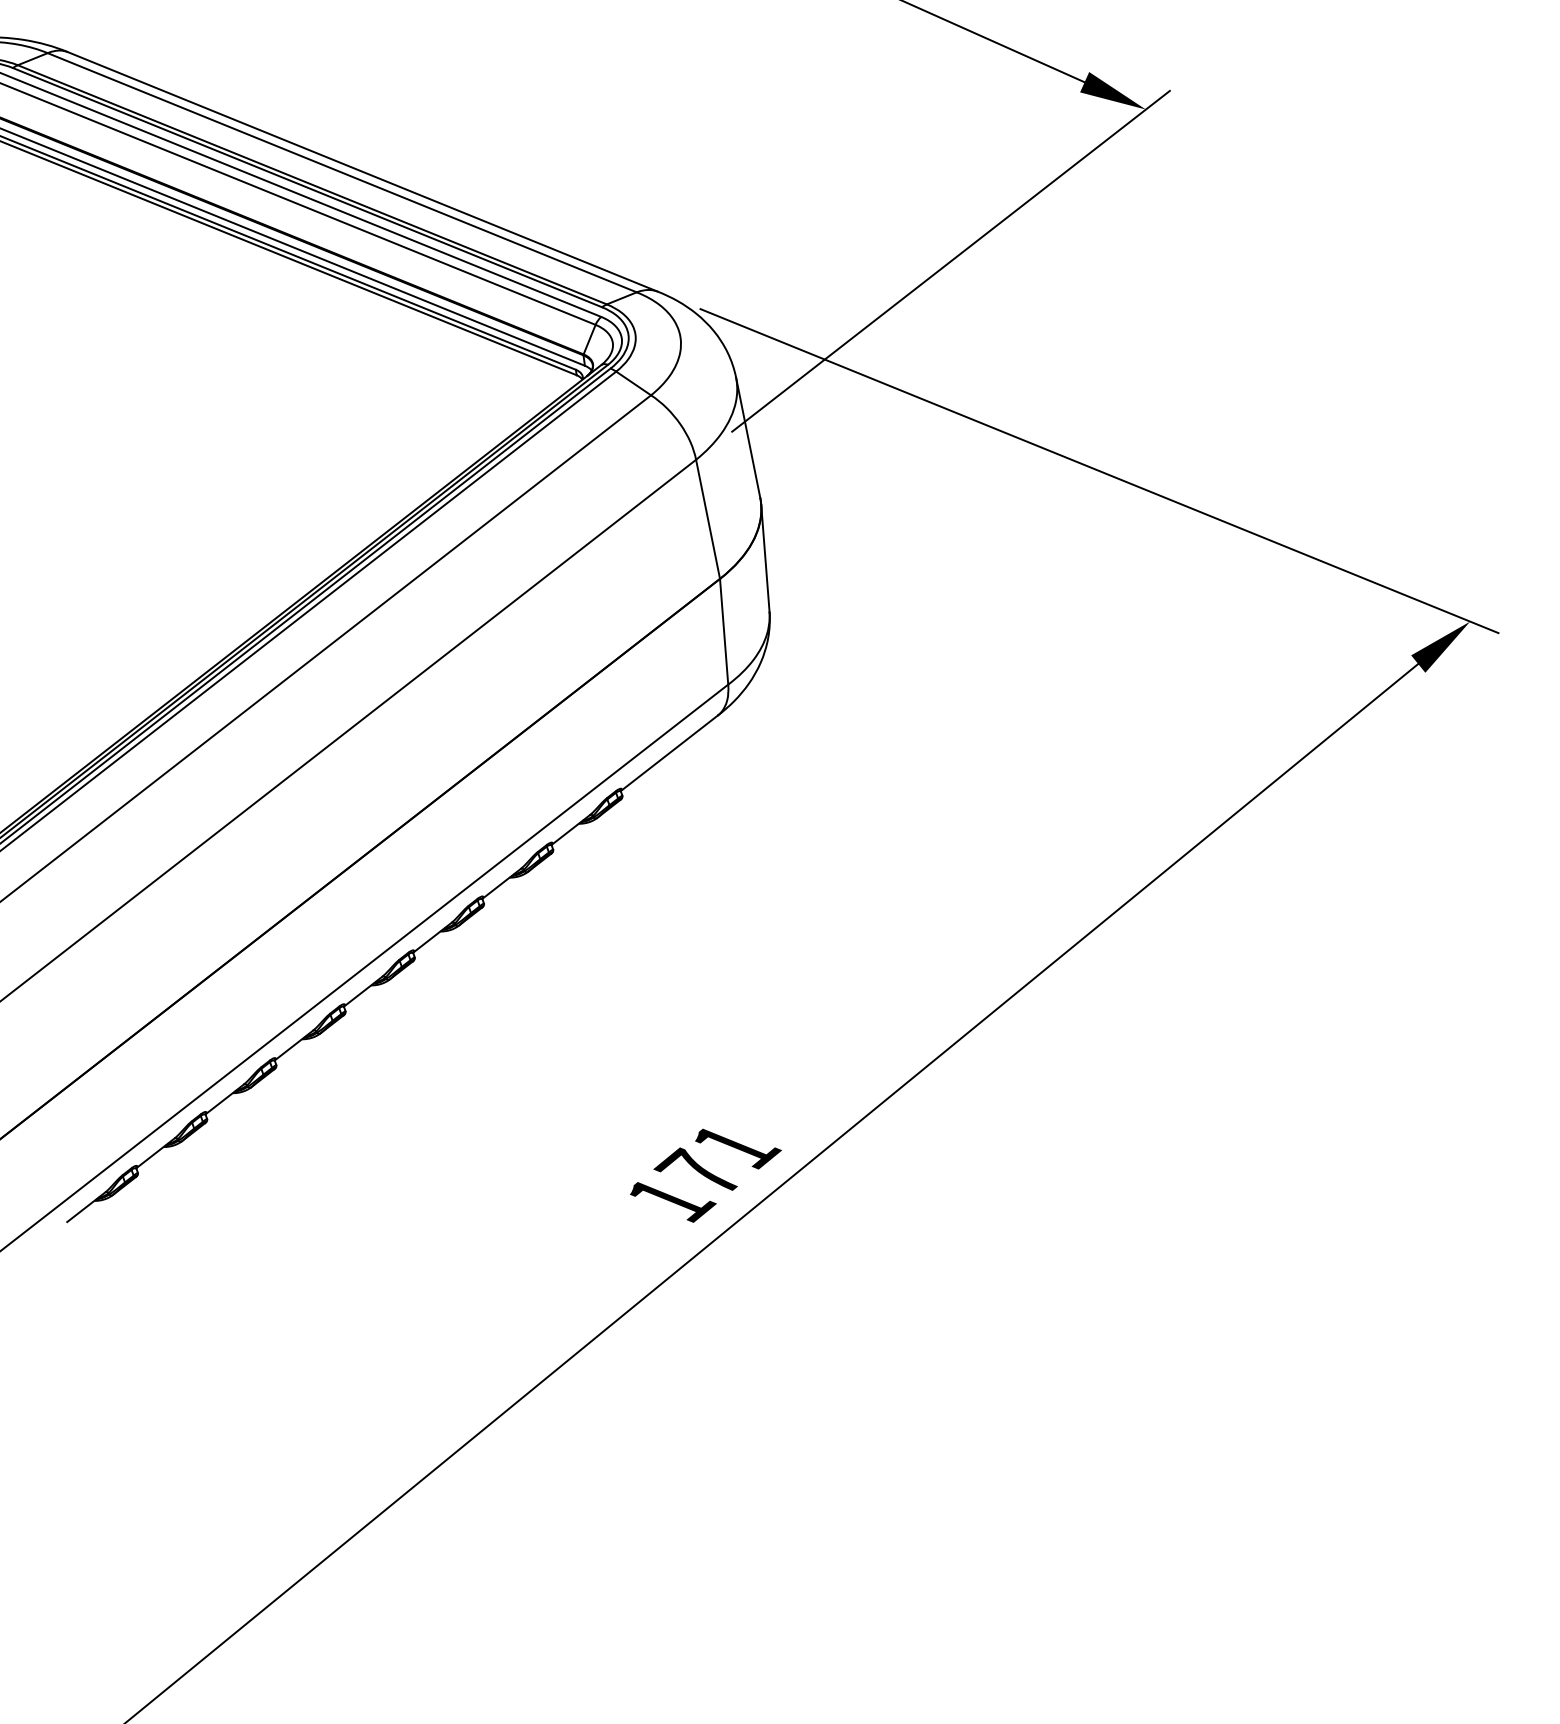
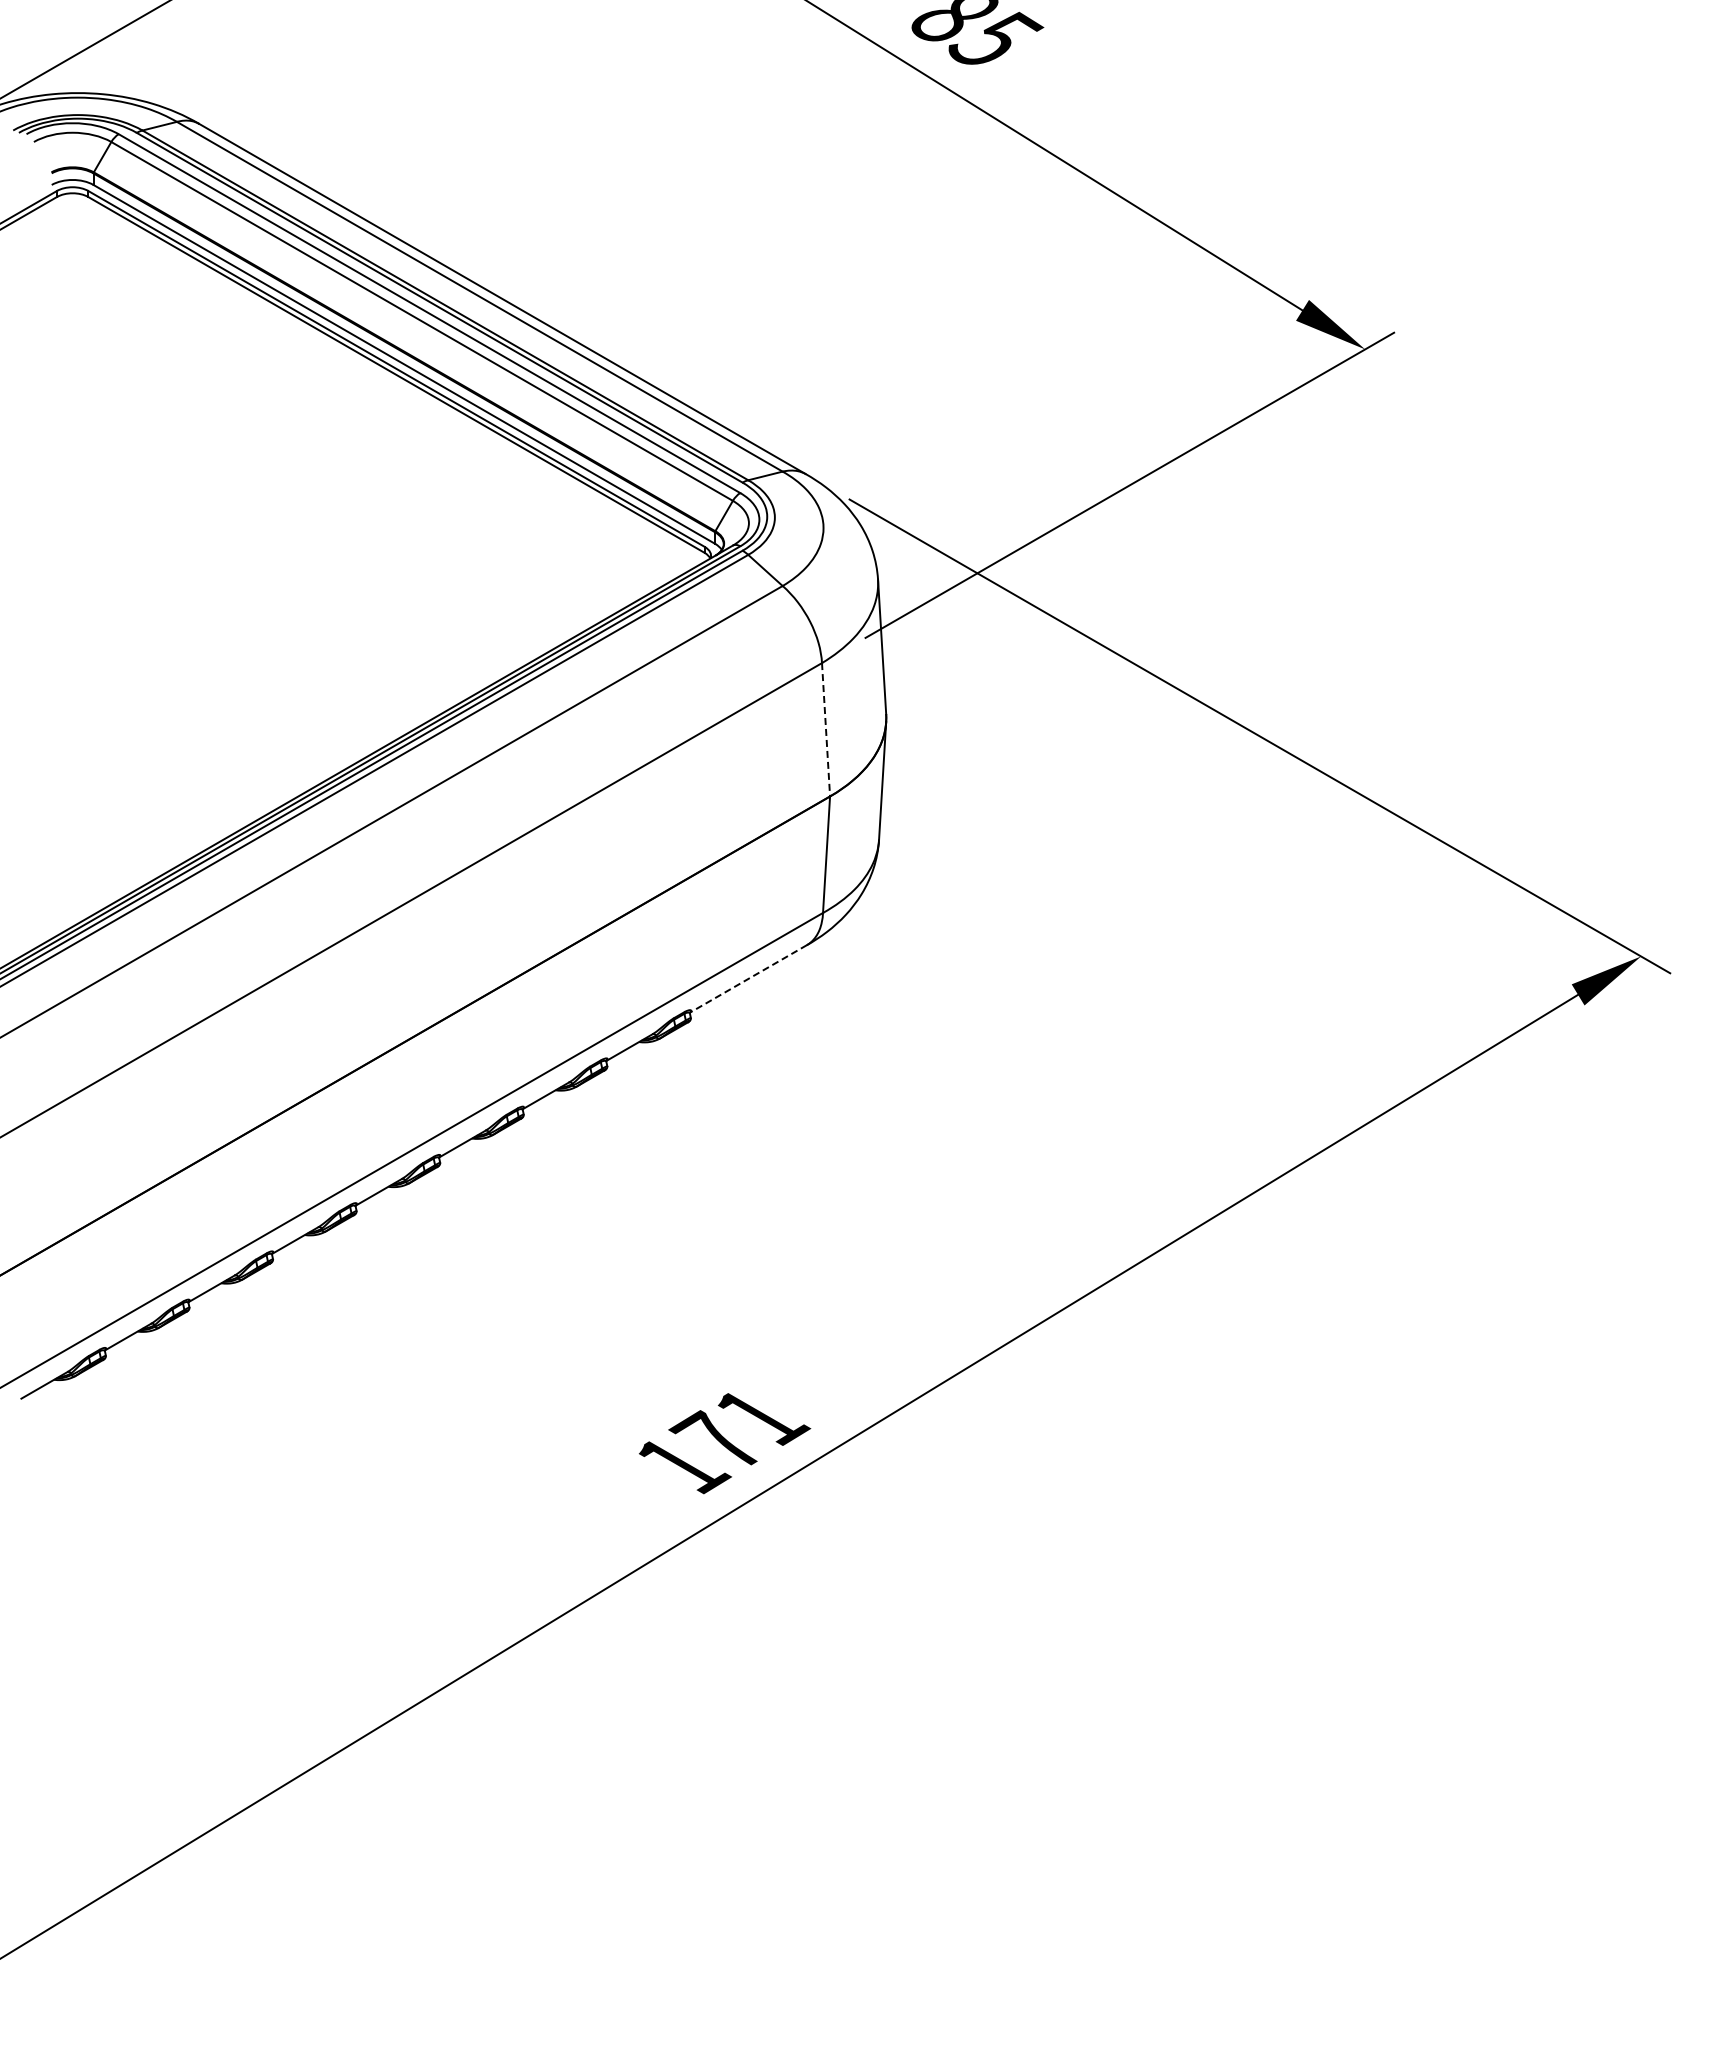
line: (708, 519) -> (826, 729), solid -> dashed
line: (669, 752) -> (748, 978), solid -> dashed

